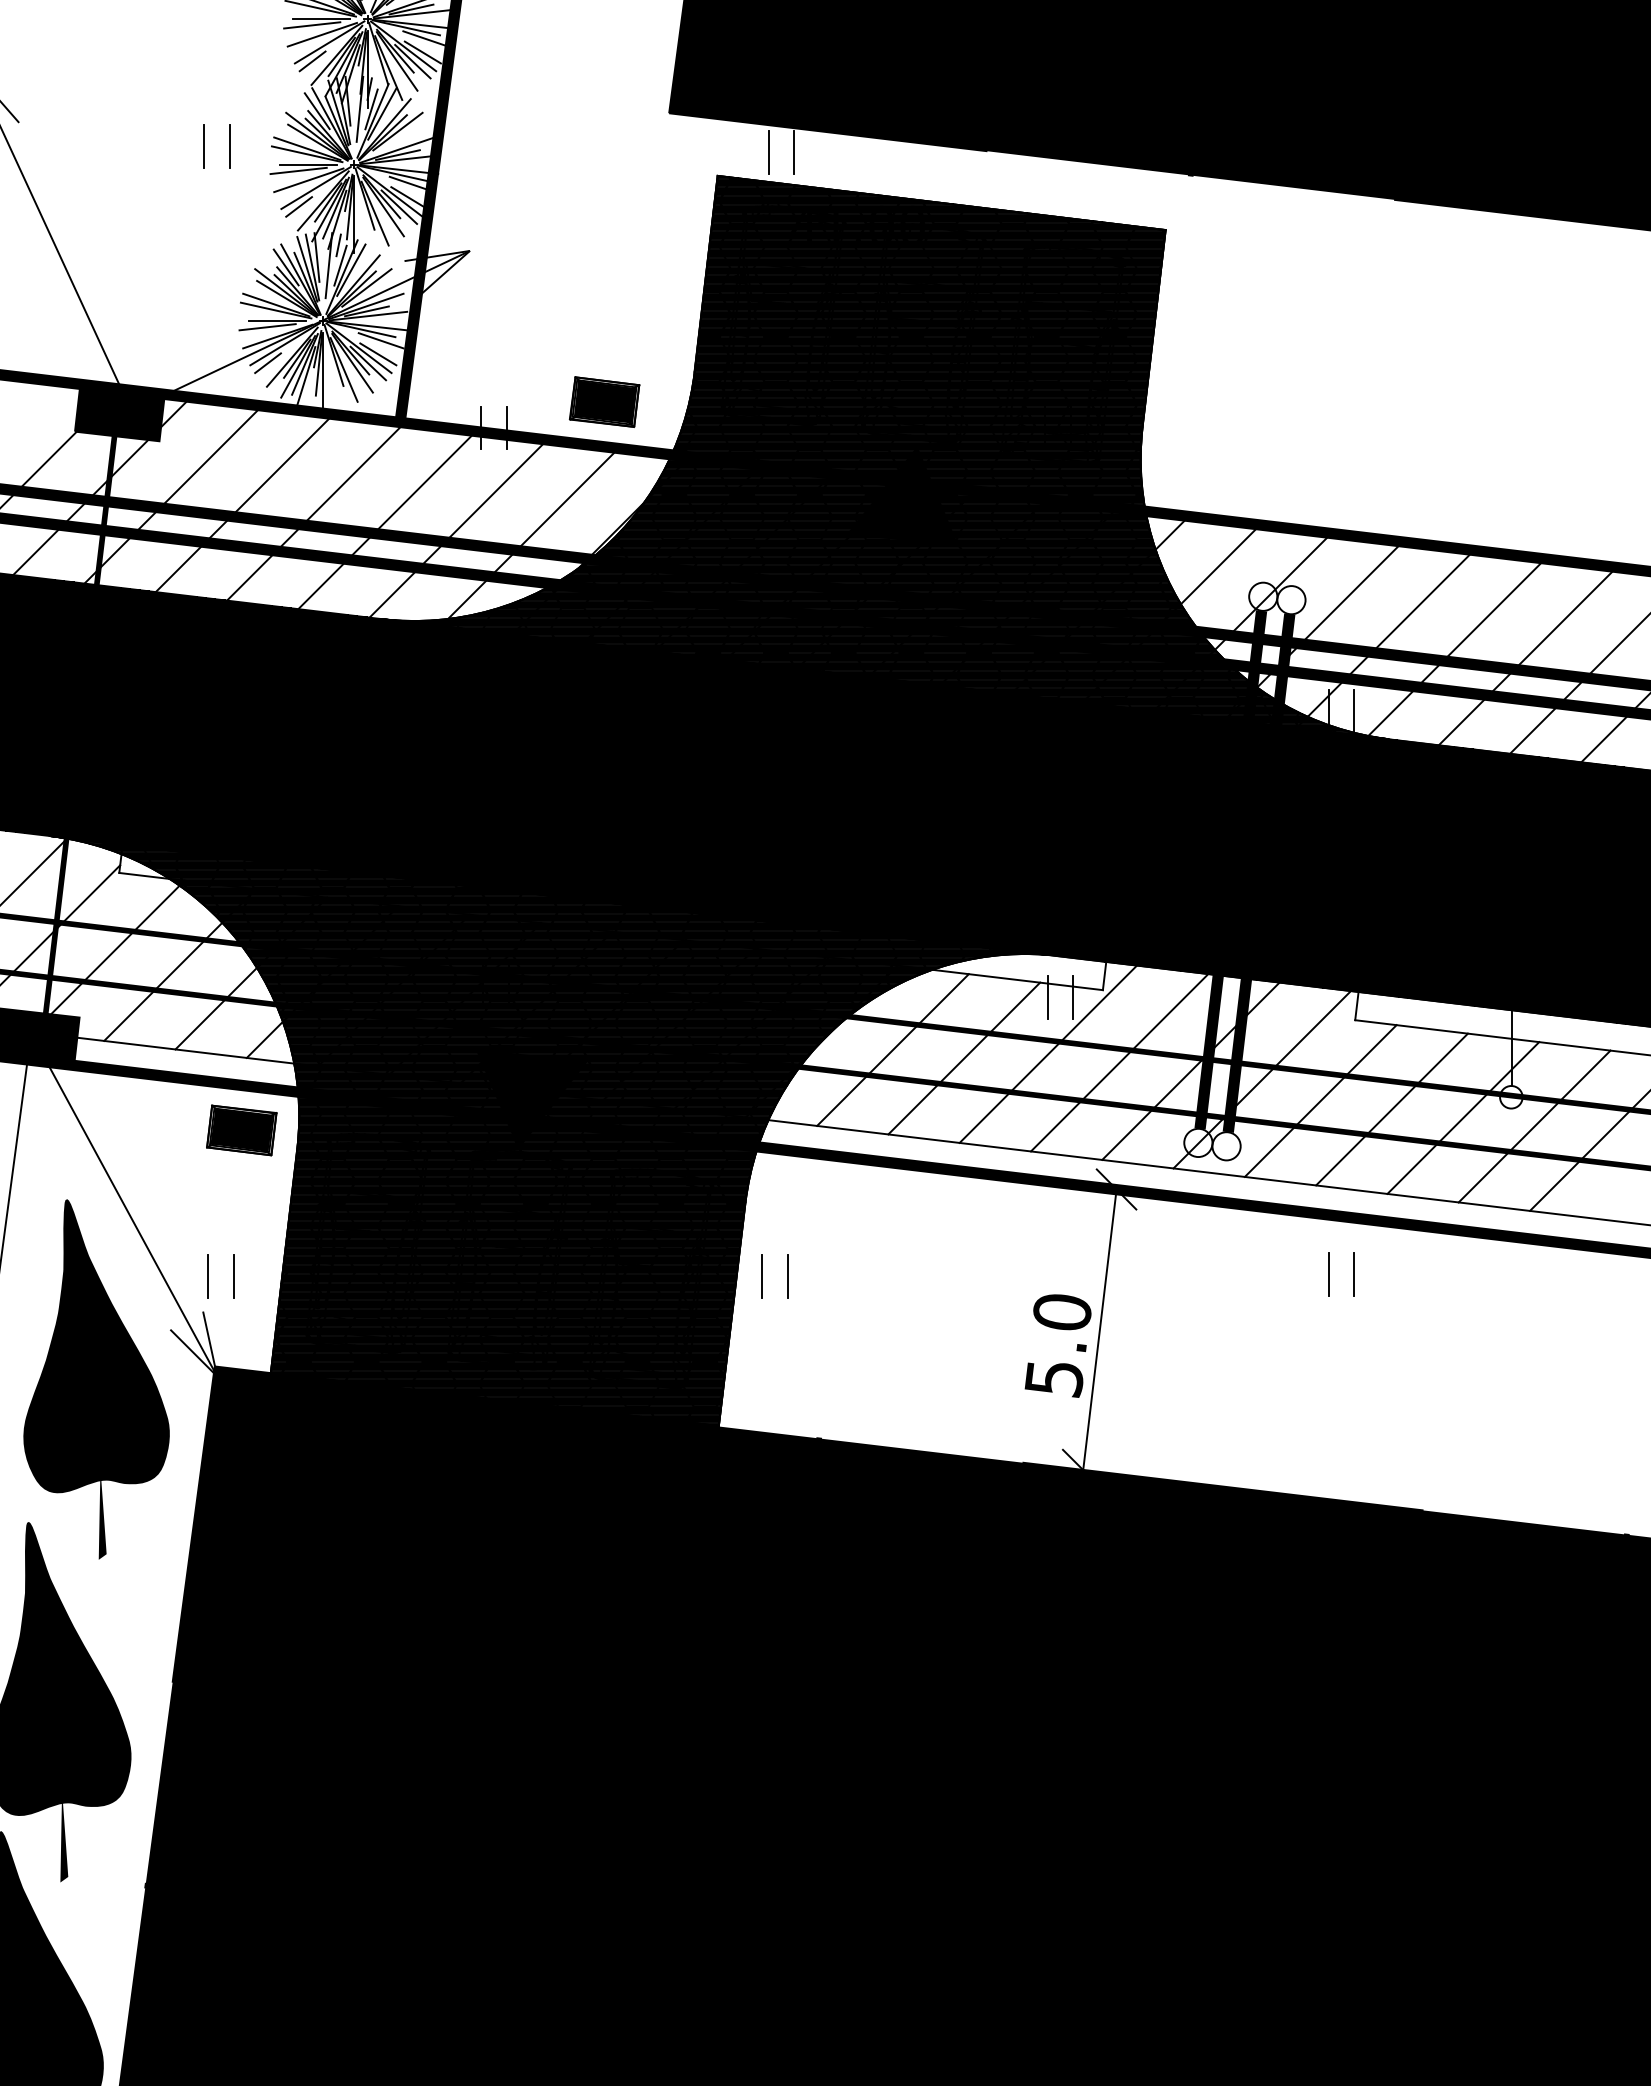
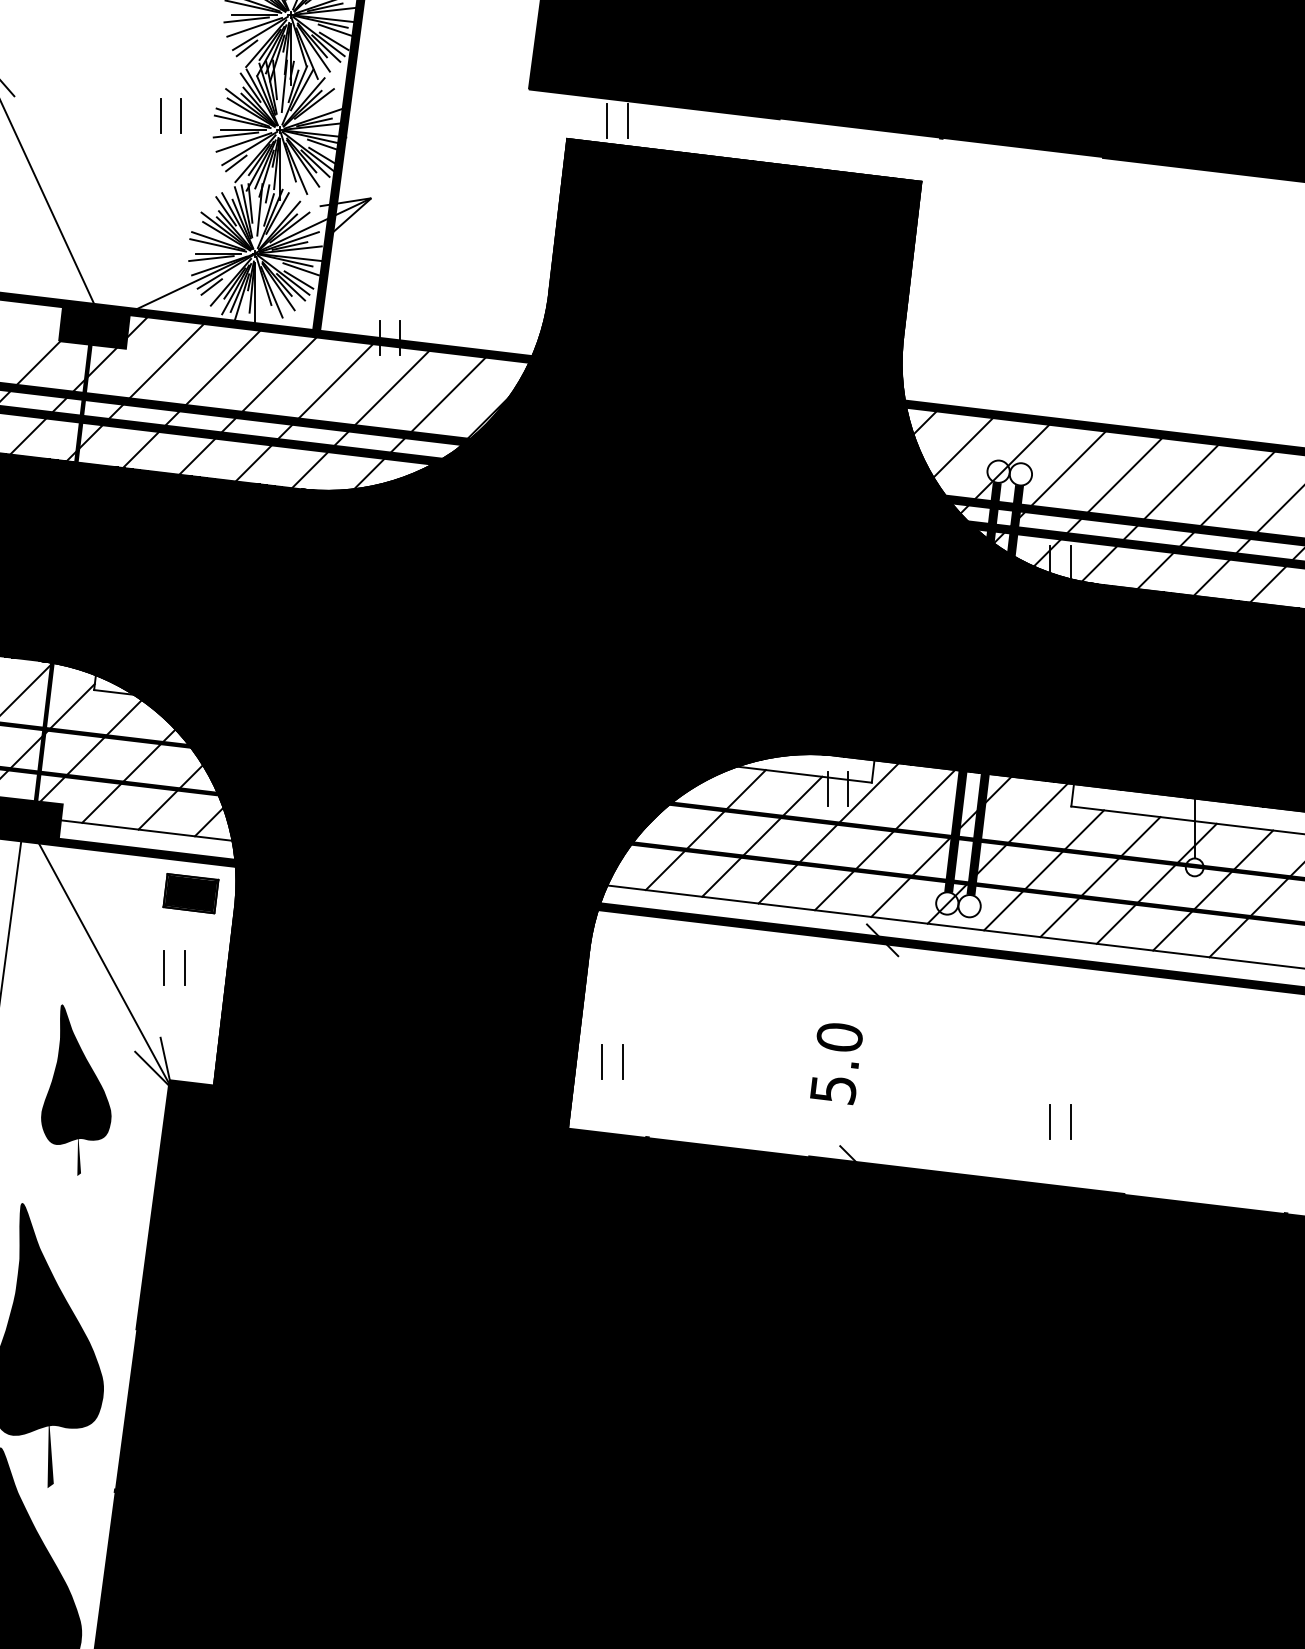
part: (604, 401) -> (477, 317), removed
part: (1328, 1274) -> (1050, 1121), moved
part: (208, 1275) -> (164, 967), moved
part: (762, 1275) -> (602, 1061), moved
line: (1099, 1328) -> (869, 1050), removed
part: (96, 1379) -> (76, 1090), size x0.6

